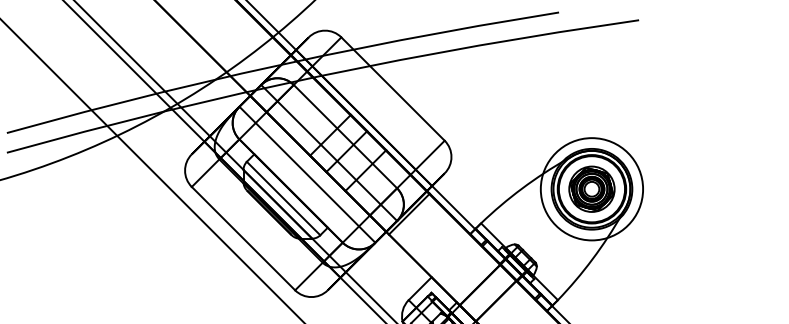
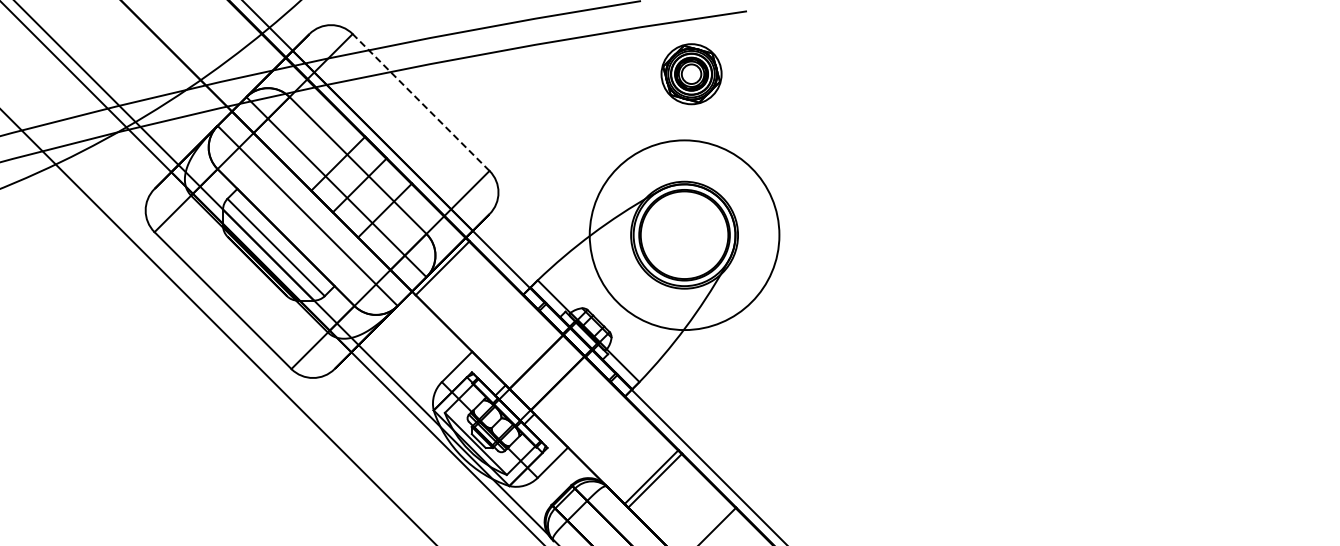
line: (393, 89) -> (421, 102), solid -> dashed
circle: (591, 188) -> (684, 234), size x1.4
part: (591, 189) -> (691, 74), moved

